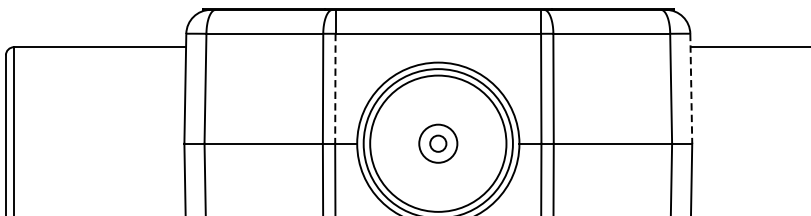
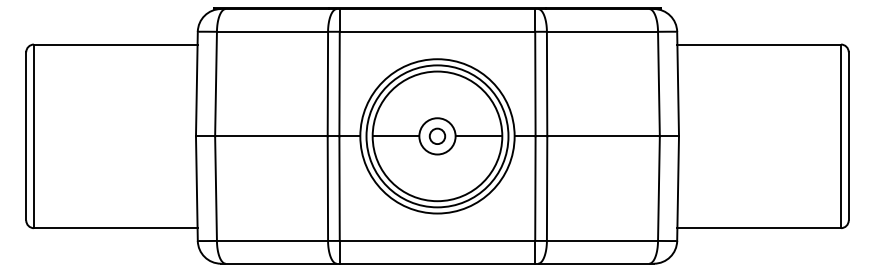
line: (335, 89) -> (339, 84), dashed -> solid
line: (691, 89) -> (678, 84), dashed -> solid
line: (394, 143) -> (395, 136), added
line: (481, 143) -> (478, 136), added

